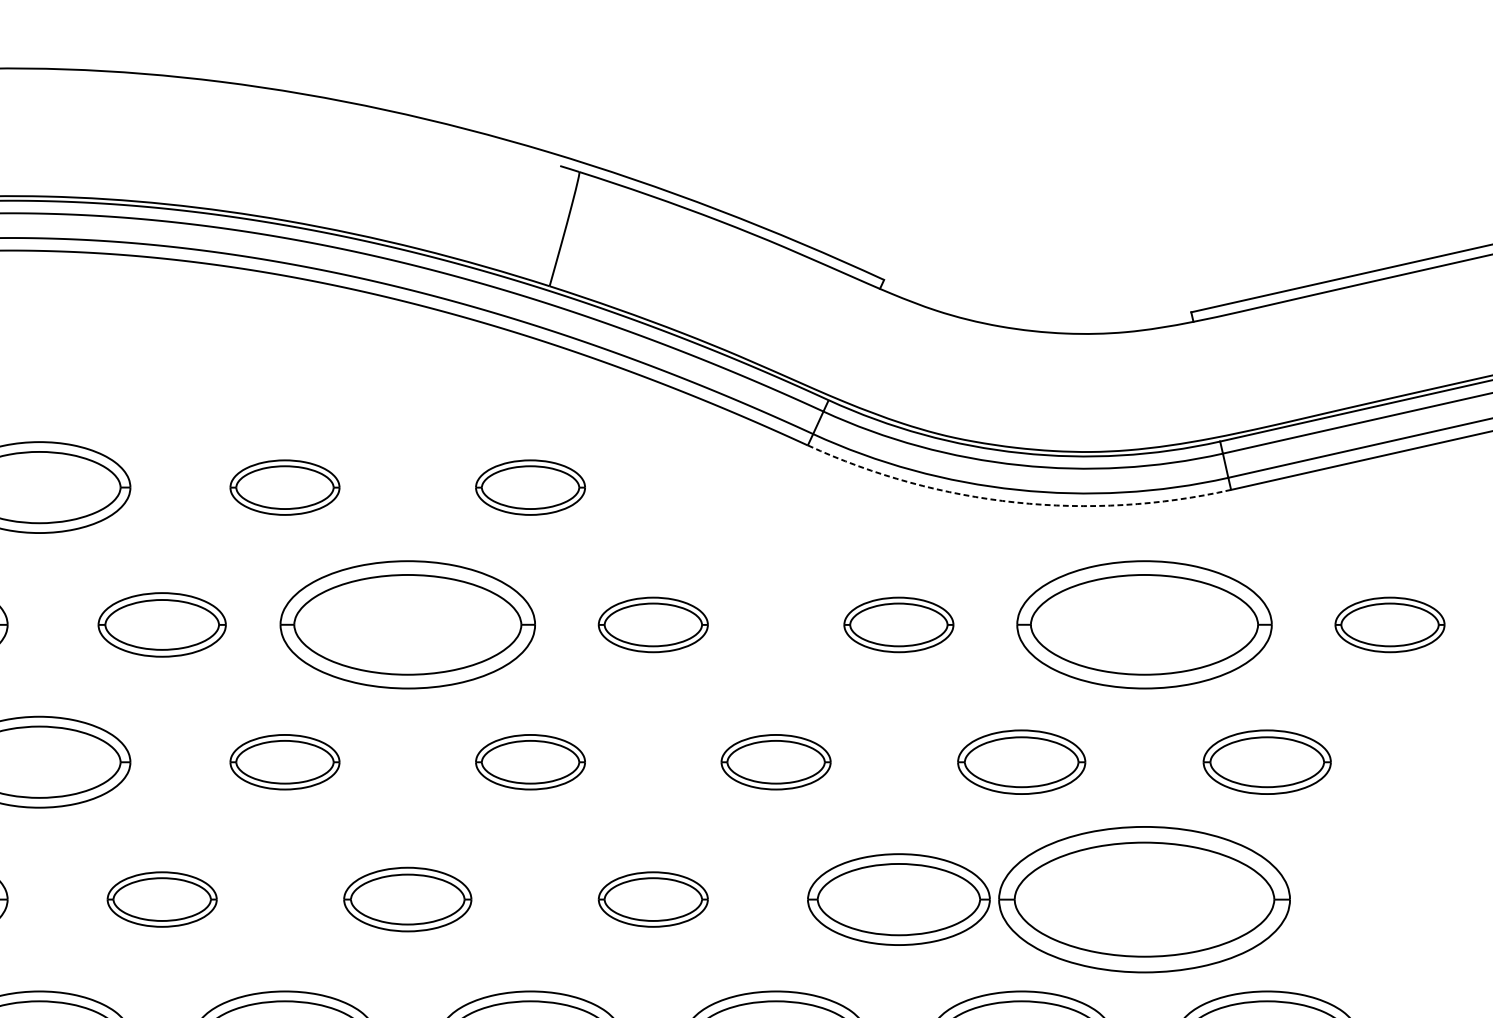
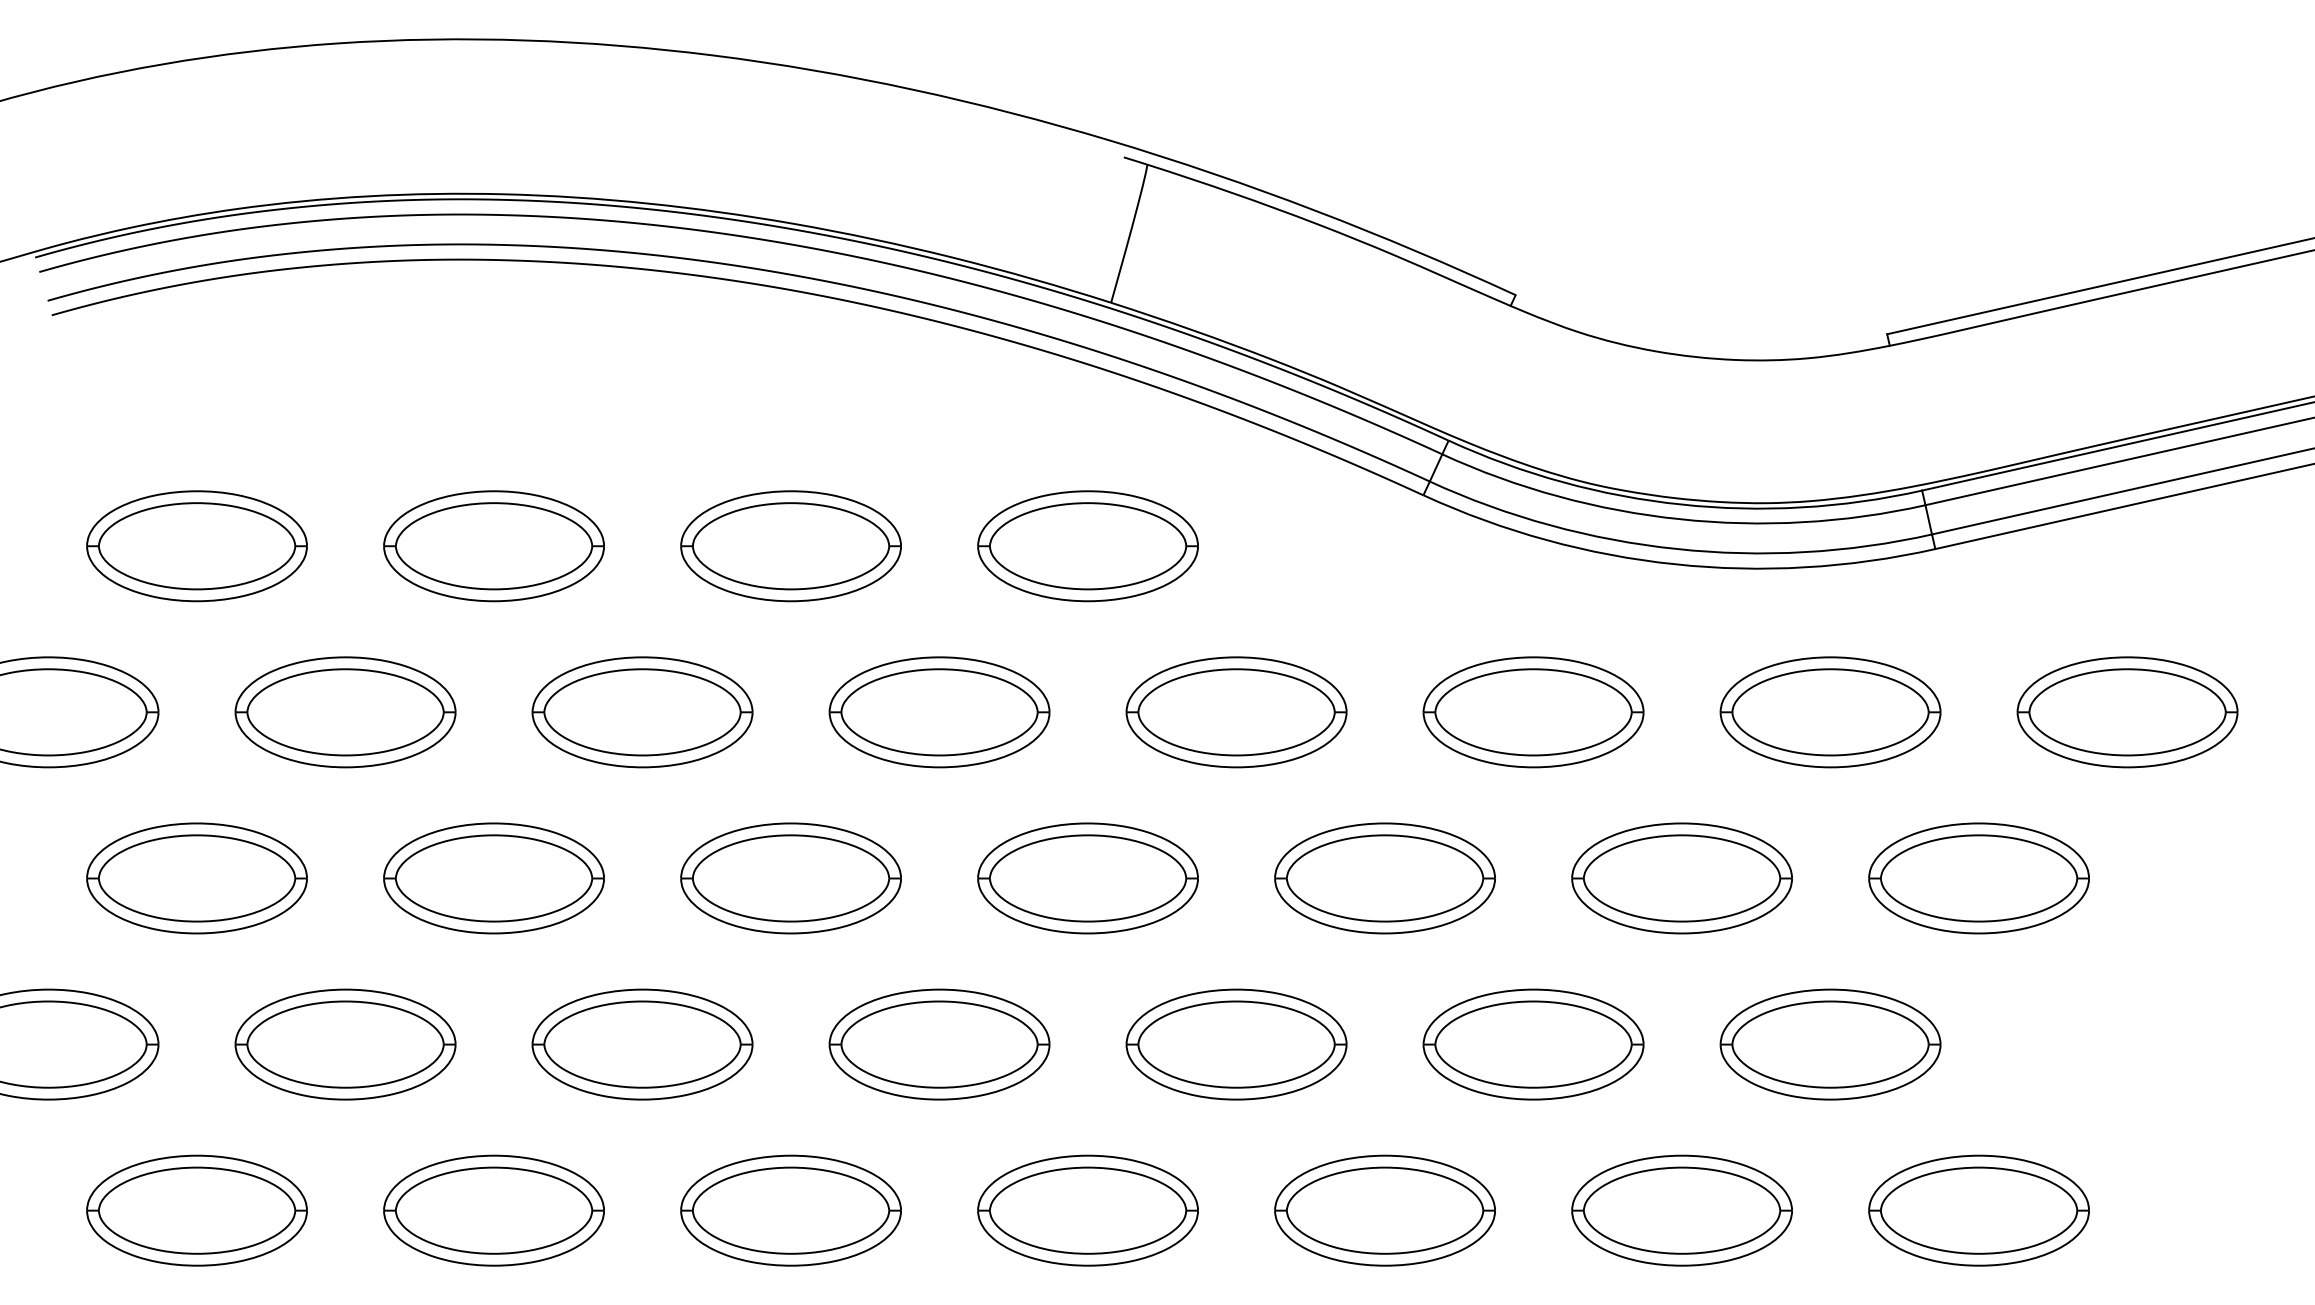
part: (284, 487) -> (790, 546), size x1.67
part: (530, 487) -> (1087, 546), size x1.67
arc: (1016, 502) -> (1675, 564), dashed -> solid
part: (162, 625) -> (642, 712), size x1.43
part: (407, 625) -> (939, 712), size x0.71
part: (653, 625) -> (1236, 712), size x1.67
part: (898, 625) -> (1533, 712), size x1.67
part: (1144, 625) -> (1830, 712), size x0.71
part: (1389, 625) -> (2127, 712), size x1.67
part: (284, 762) -> (790, 878), size x1.67
part: (530, 762) -> (1087, 878), size x1.67
part: (775, 762) -> (1384, 878), size x1.67
part: (1021, 762) -> (1681, 878), size x1.43
part: (1266, 762) -> (1978, 878), size x1.43
part: (162, 899) -> (642, 1044), size x1.67
part: (407, 899) -> (939, 1044), size x1.43
part: (653, 899) -> (1236, 1044), size x1.67
part: (1144, 899) -> (1830, 1044), size x0.62

